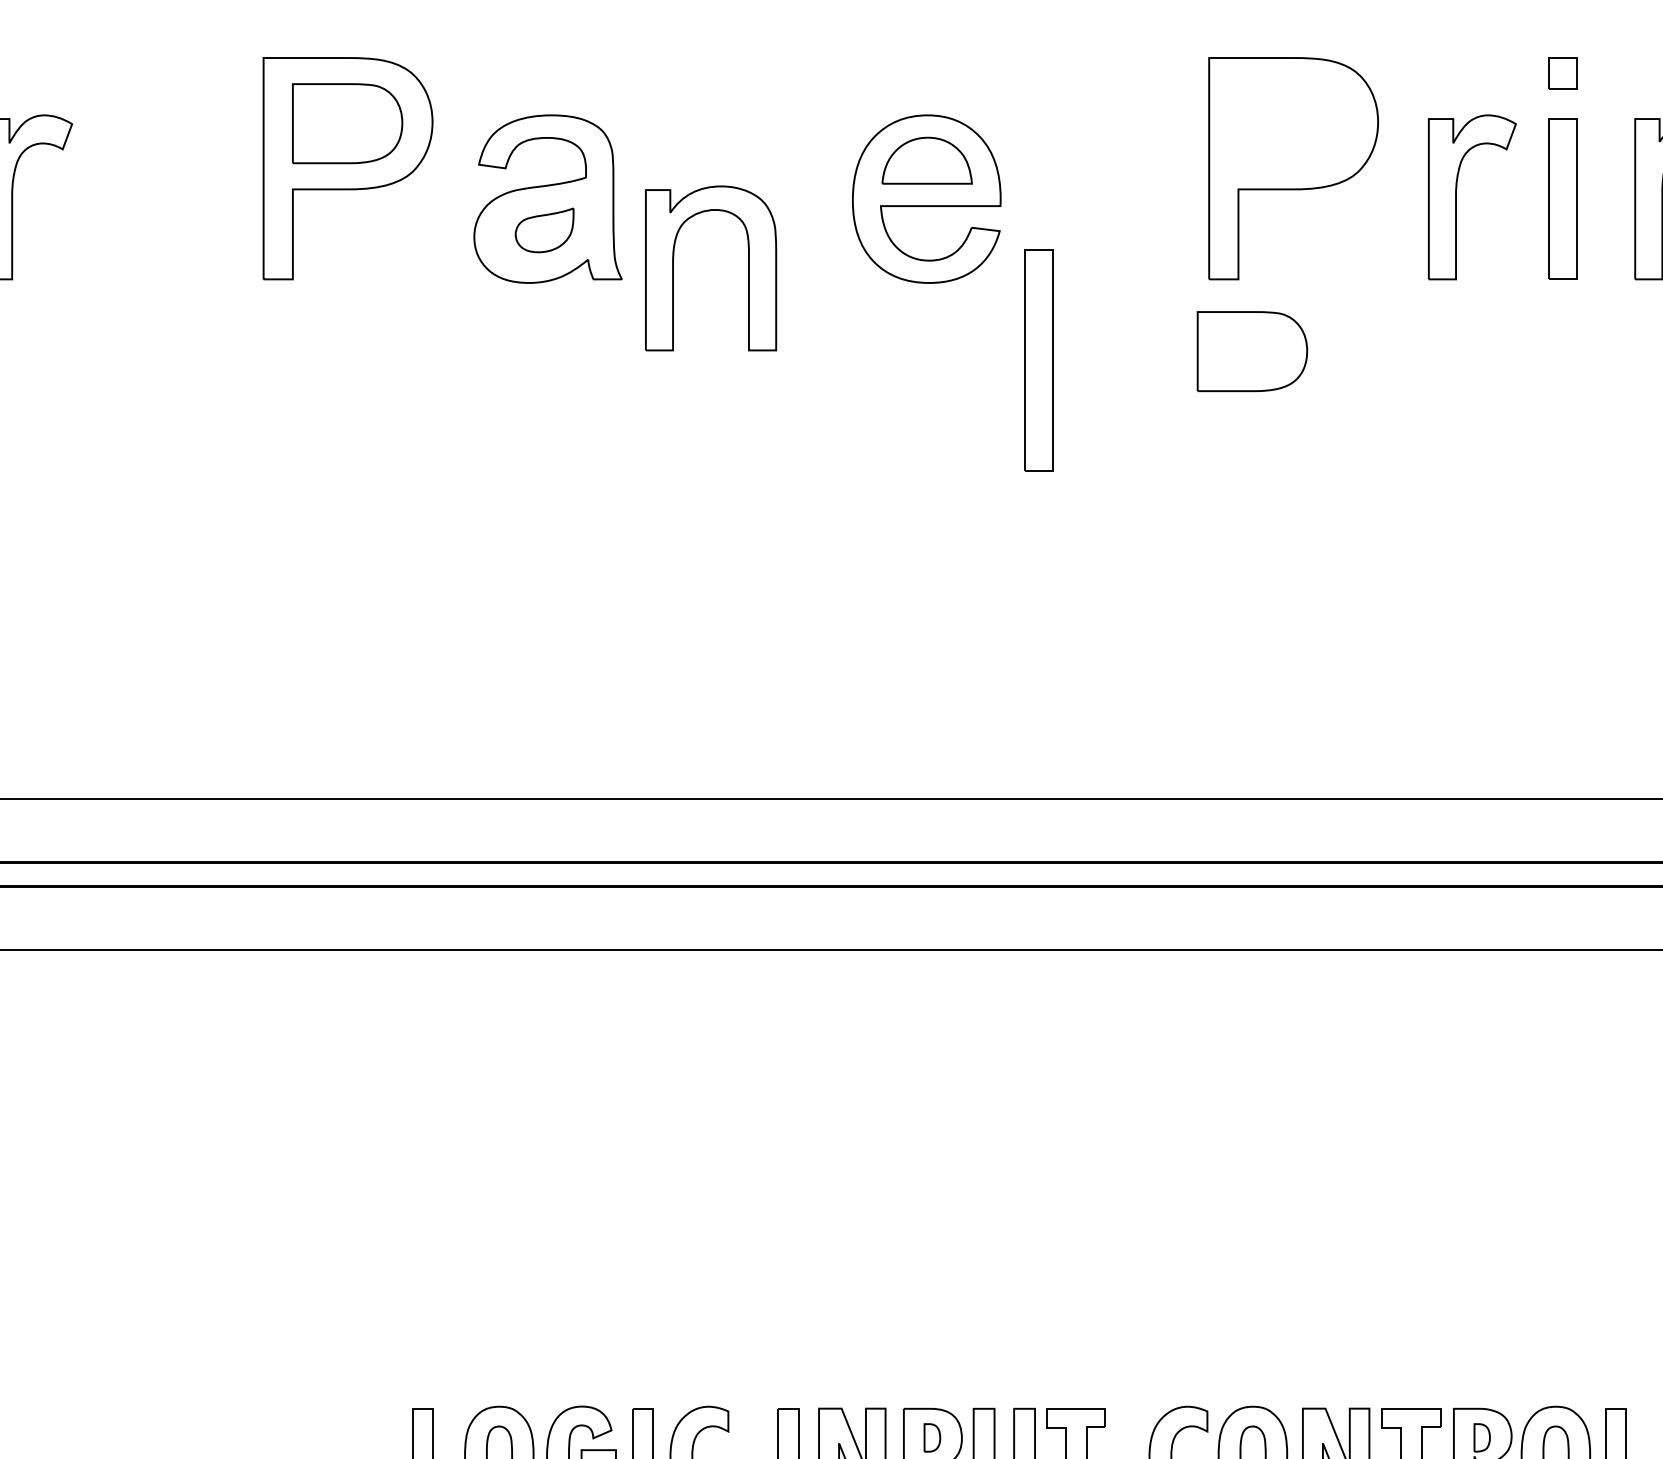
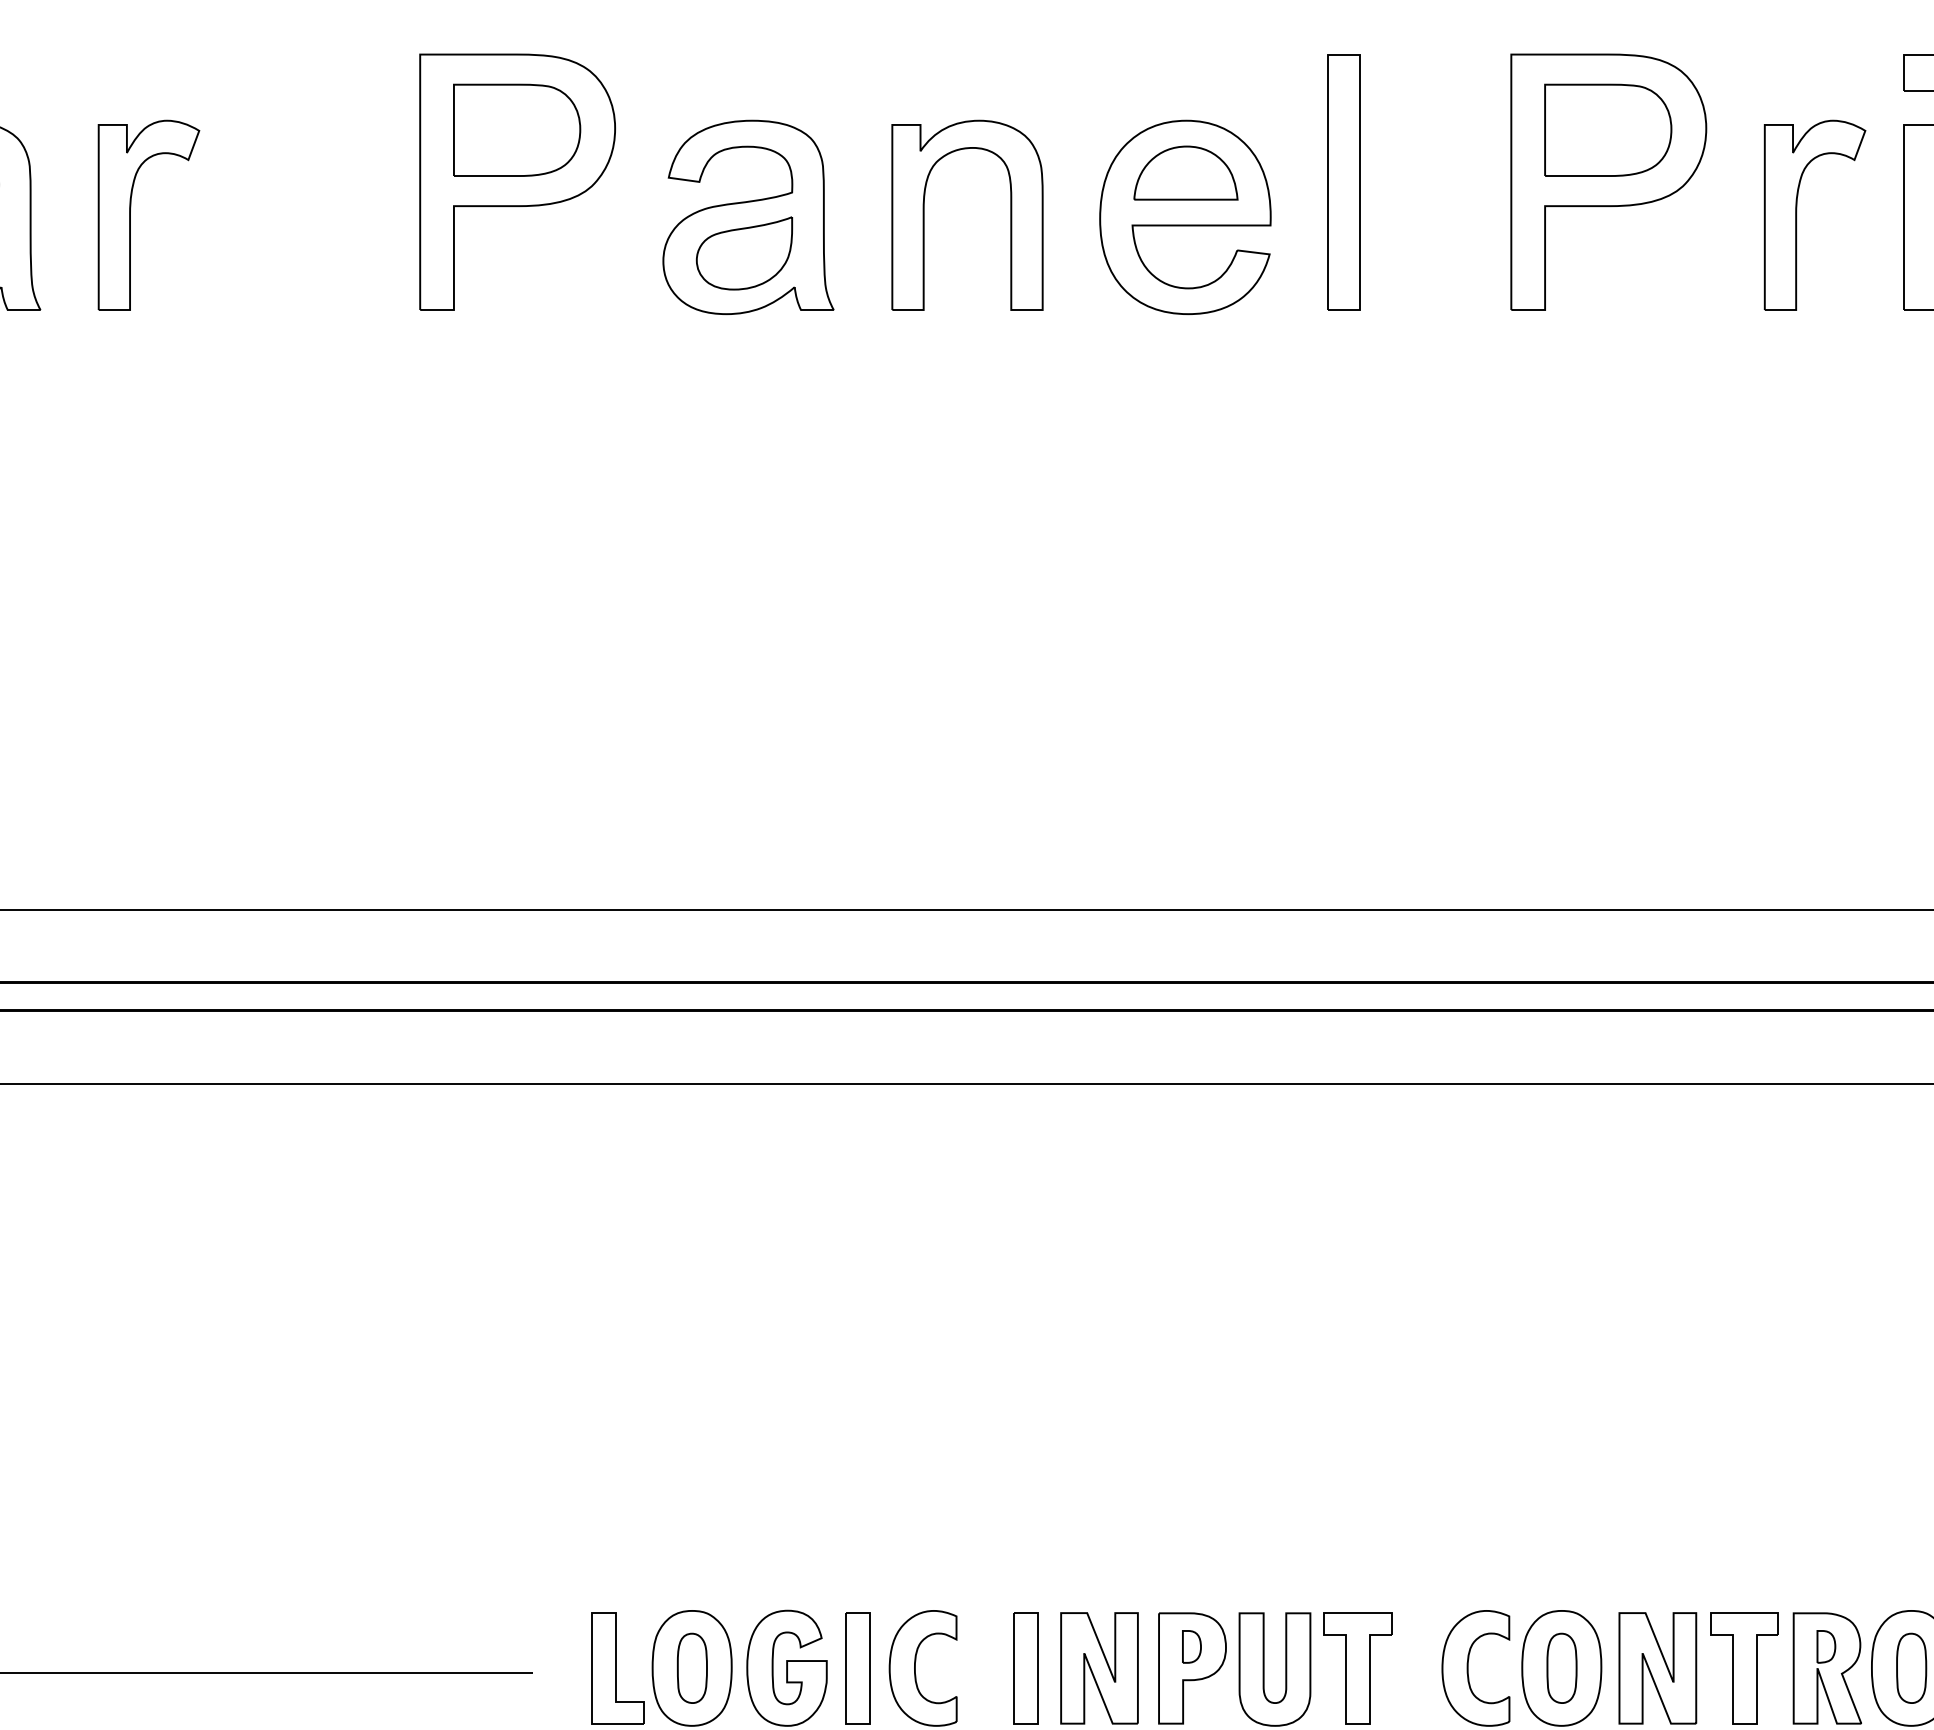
part: (544, 230) -> (744, 253), size x1.43
part: (673, 267) -> (924, 214), moved
part: (1252, 350) -> (1608, 129), moved
part: (1038, 360) -> (1343, 182), moved

